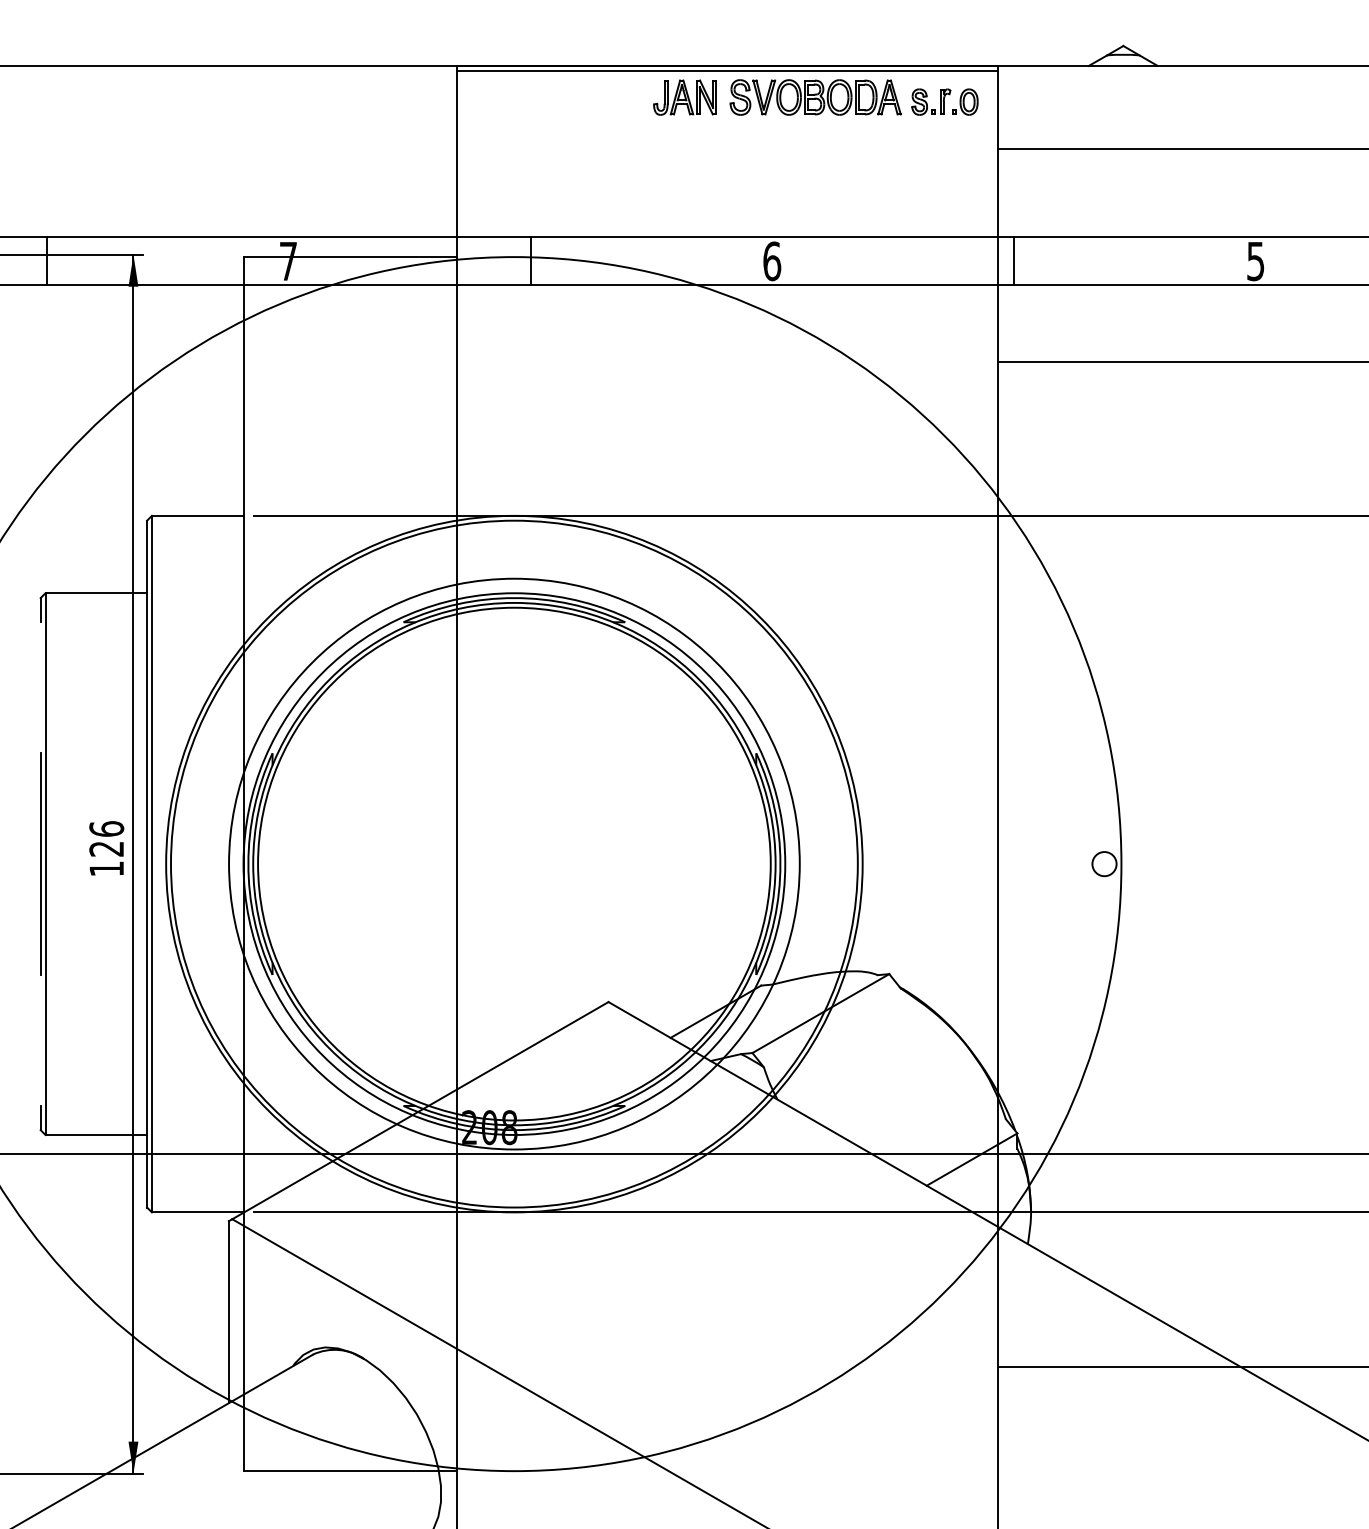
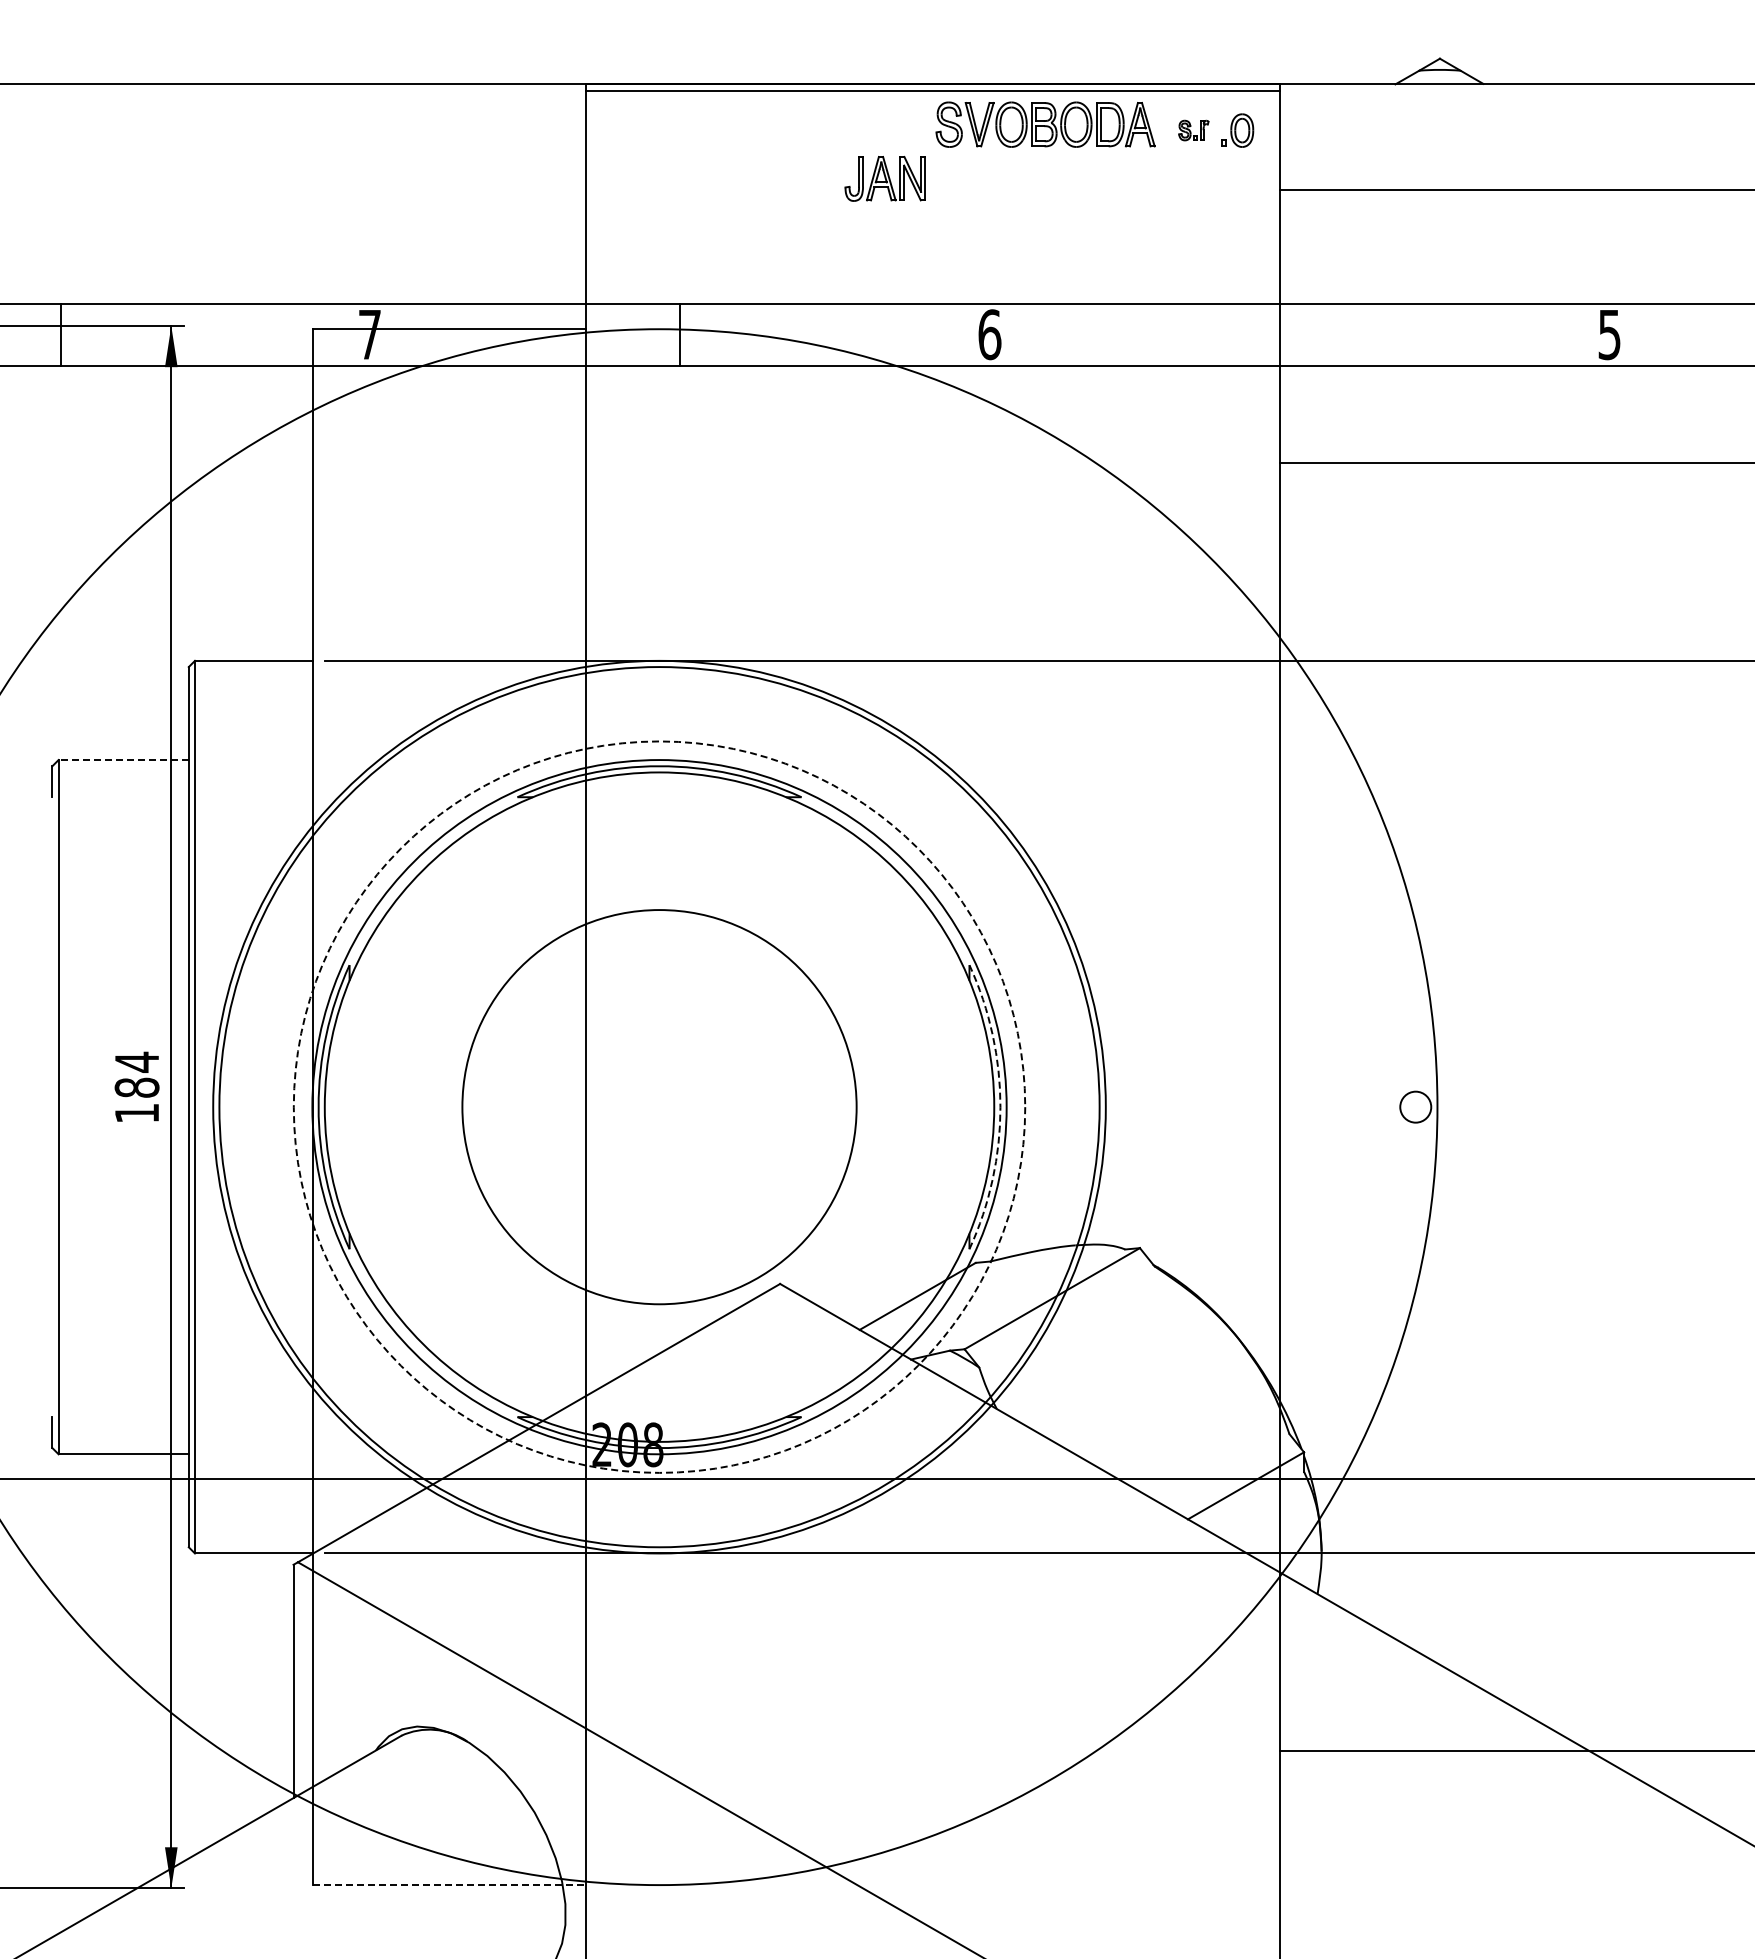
part: (684, 97) -> (884, 178), moved
part: (931, 102) -> (1193, 130), size x0.6
line: (1014, 261) -> (1300, 334), removed
line: (96, 593) -> (123, 760), solid -> dashed
text: (106, 838) -> (136, 1074), 126 -> 184
circle: (514, 863) -> (659, 1106), size x0.6
circle: (514, 863) -> (659, 1106), solid -> dashed
line: (40, 864) -> (52, 1107), removed
arc: (780, 864) -> (1000, 1107), solid -> dashed
line: (350, 1471) -> (449, 1885), solid -> dashed

